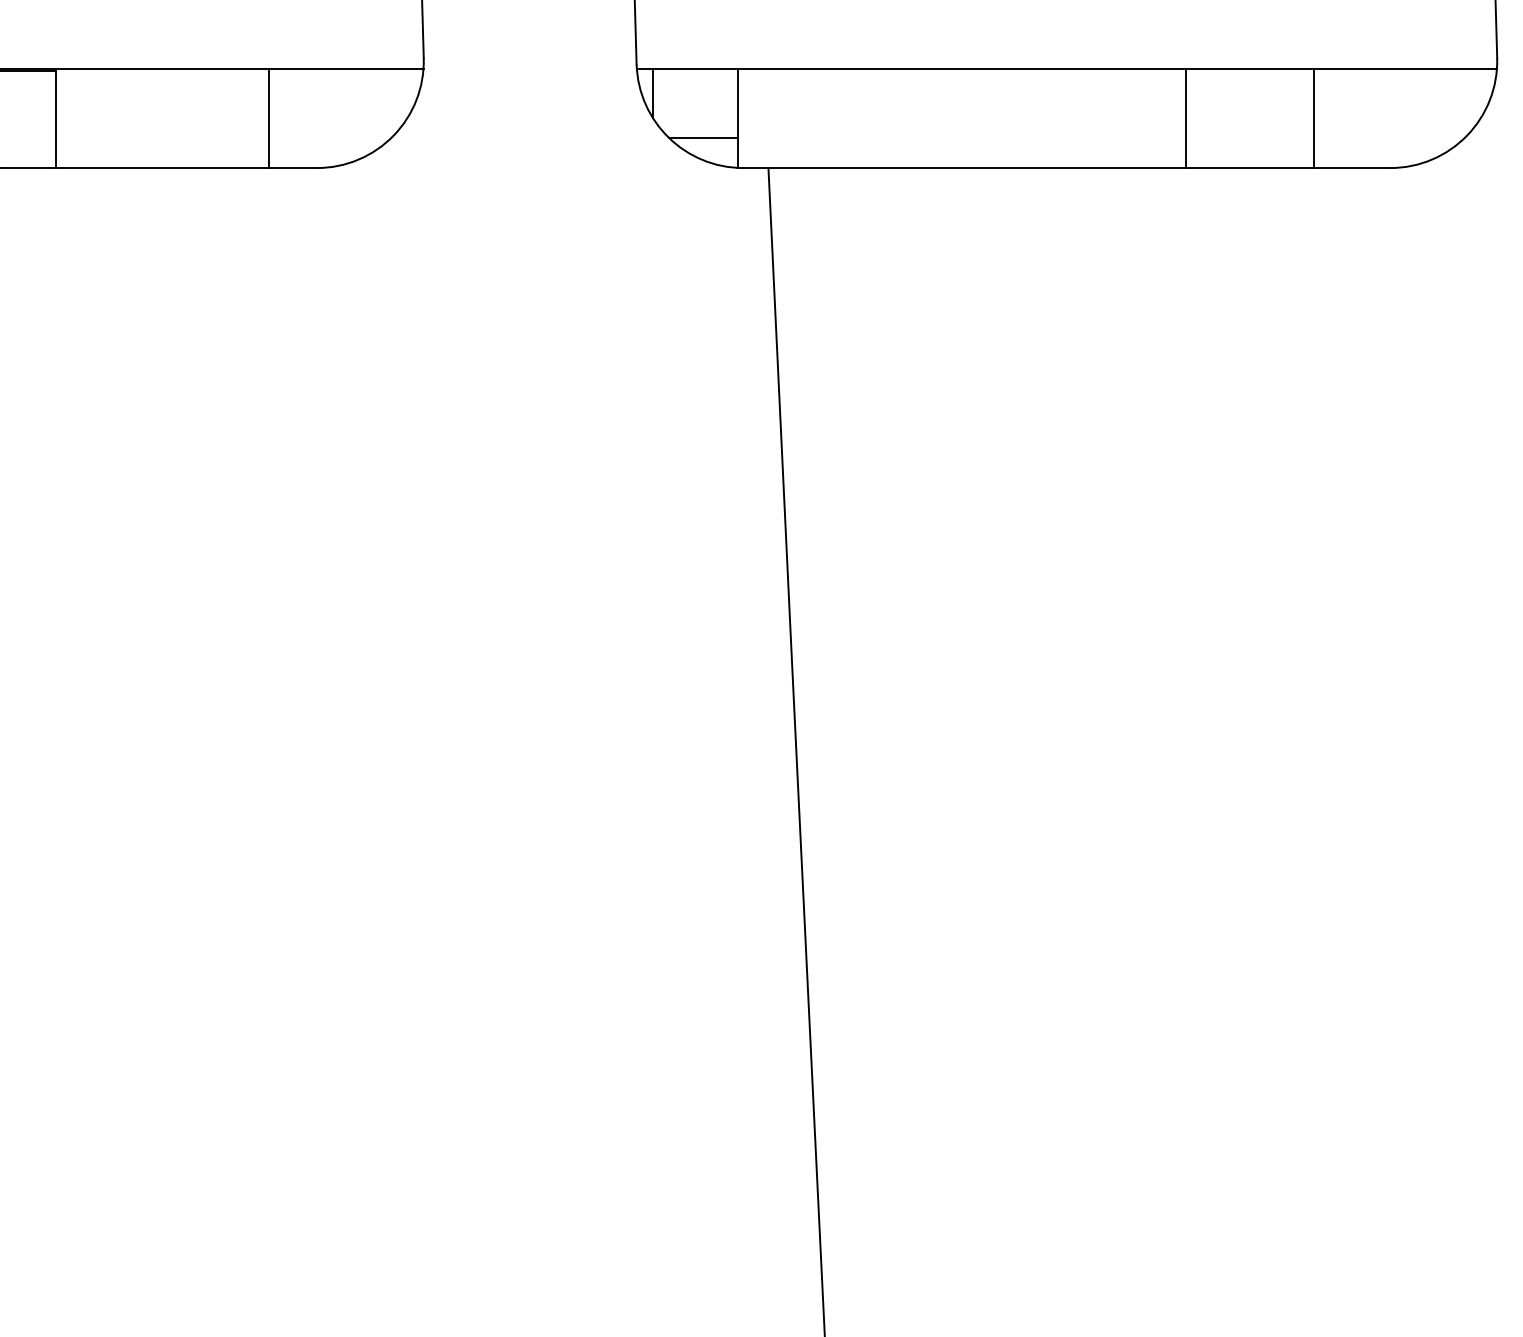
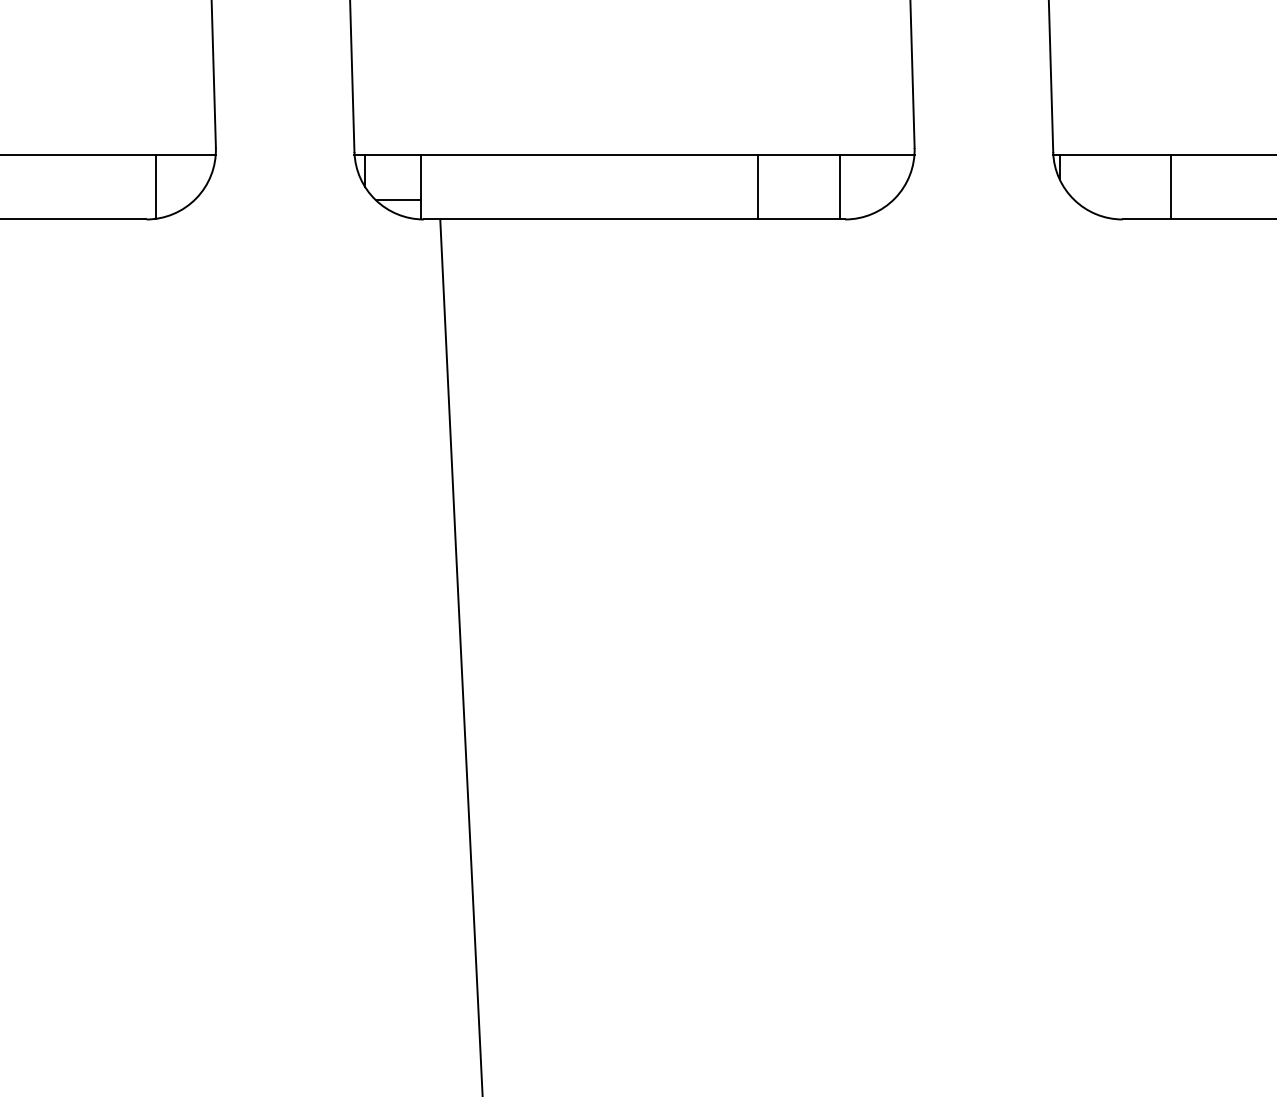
line: (269, 117) -> (156, 186), moved
line: (1186, 117) -> (758, 186), moved
line: (1314, 117) -> (839, 186), moved

